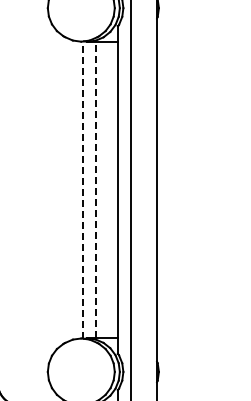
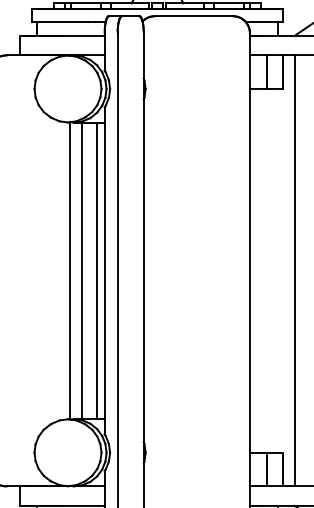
line: (82, 189) -> (69, 270), dashed -> solid
line: (95, 189) -> (82, 270), dashed -> solid
line: (109, 189) -> (96, 270), added

